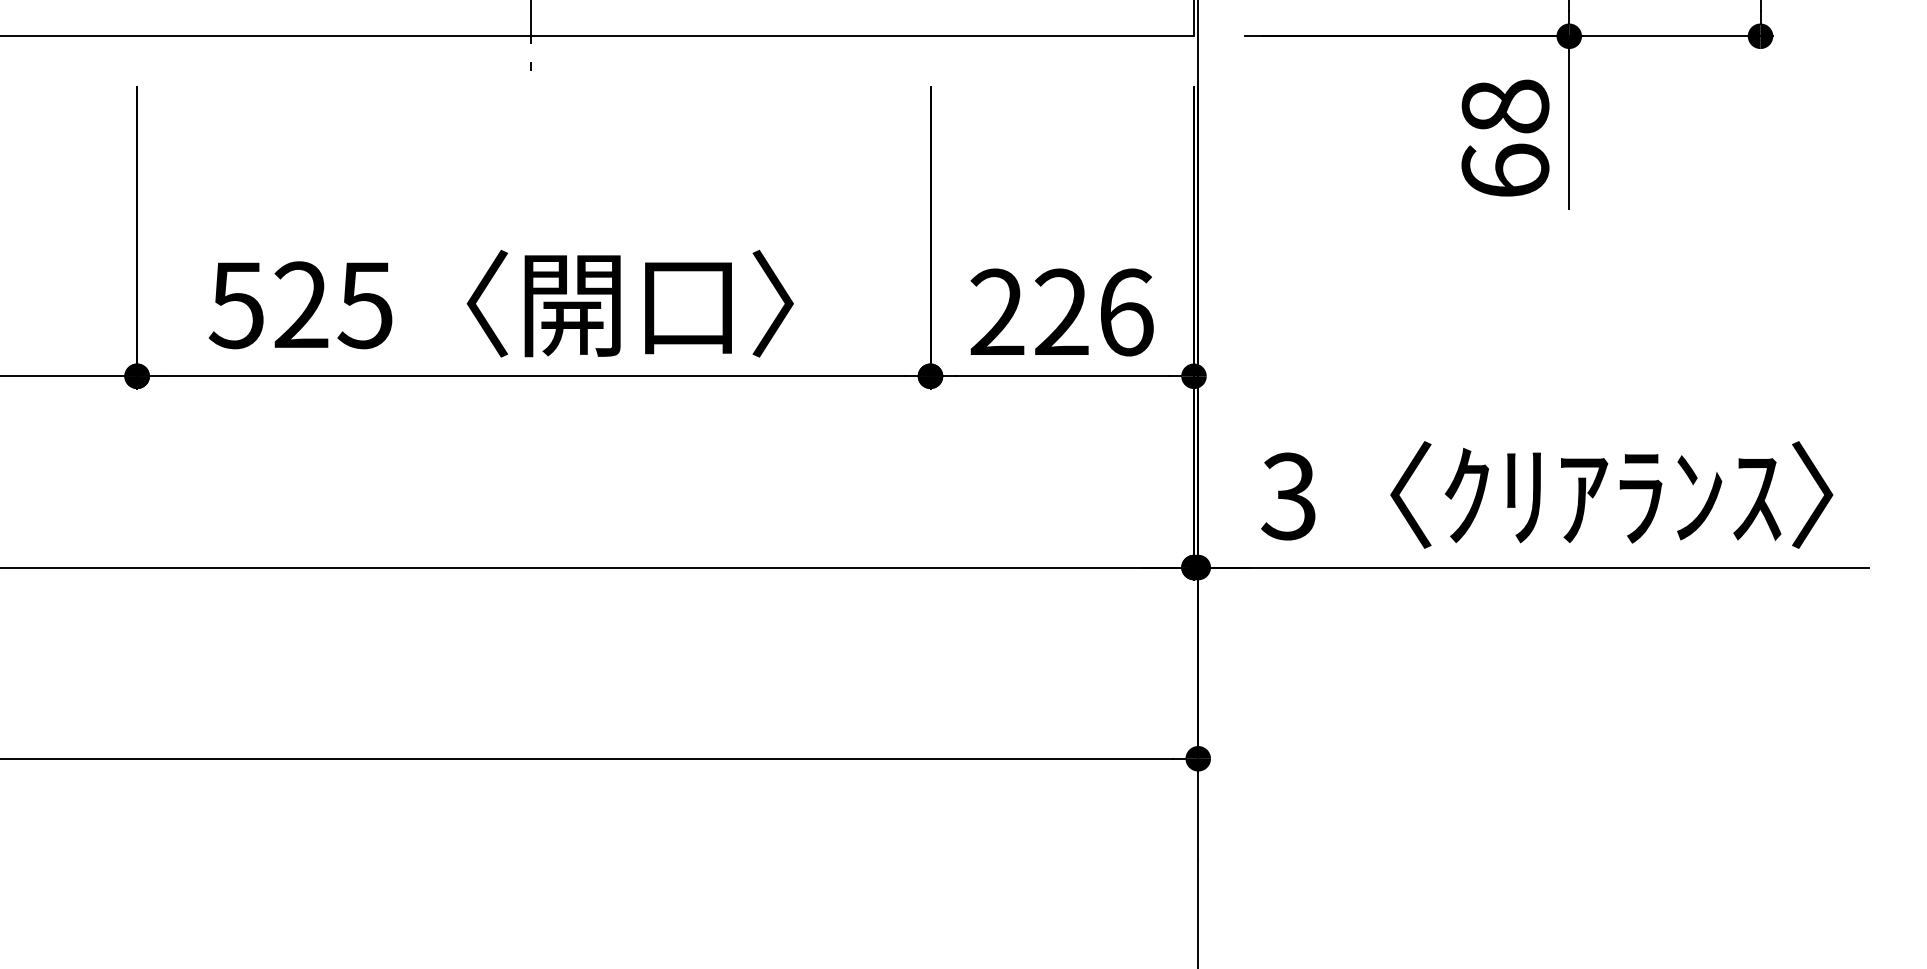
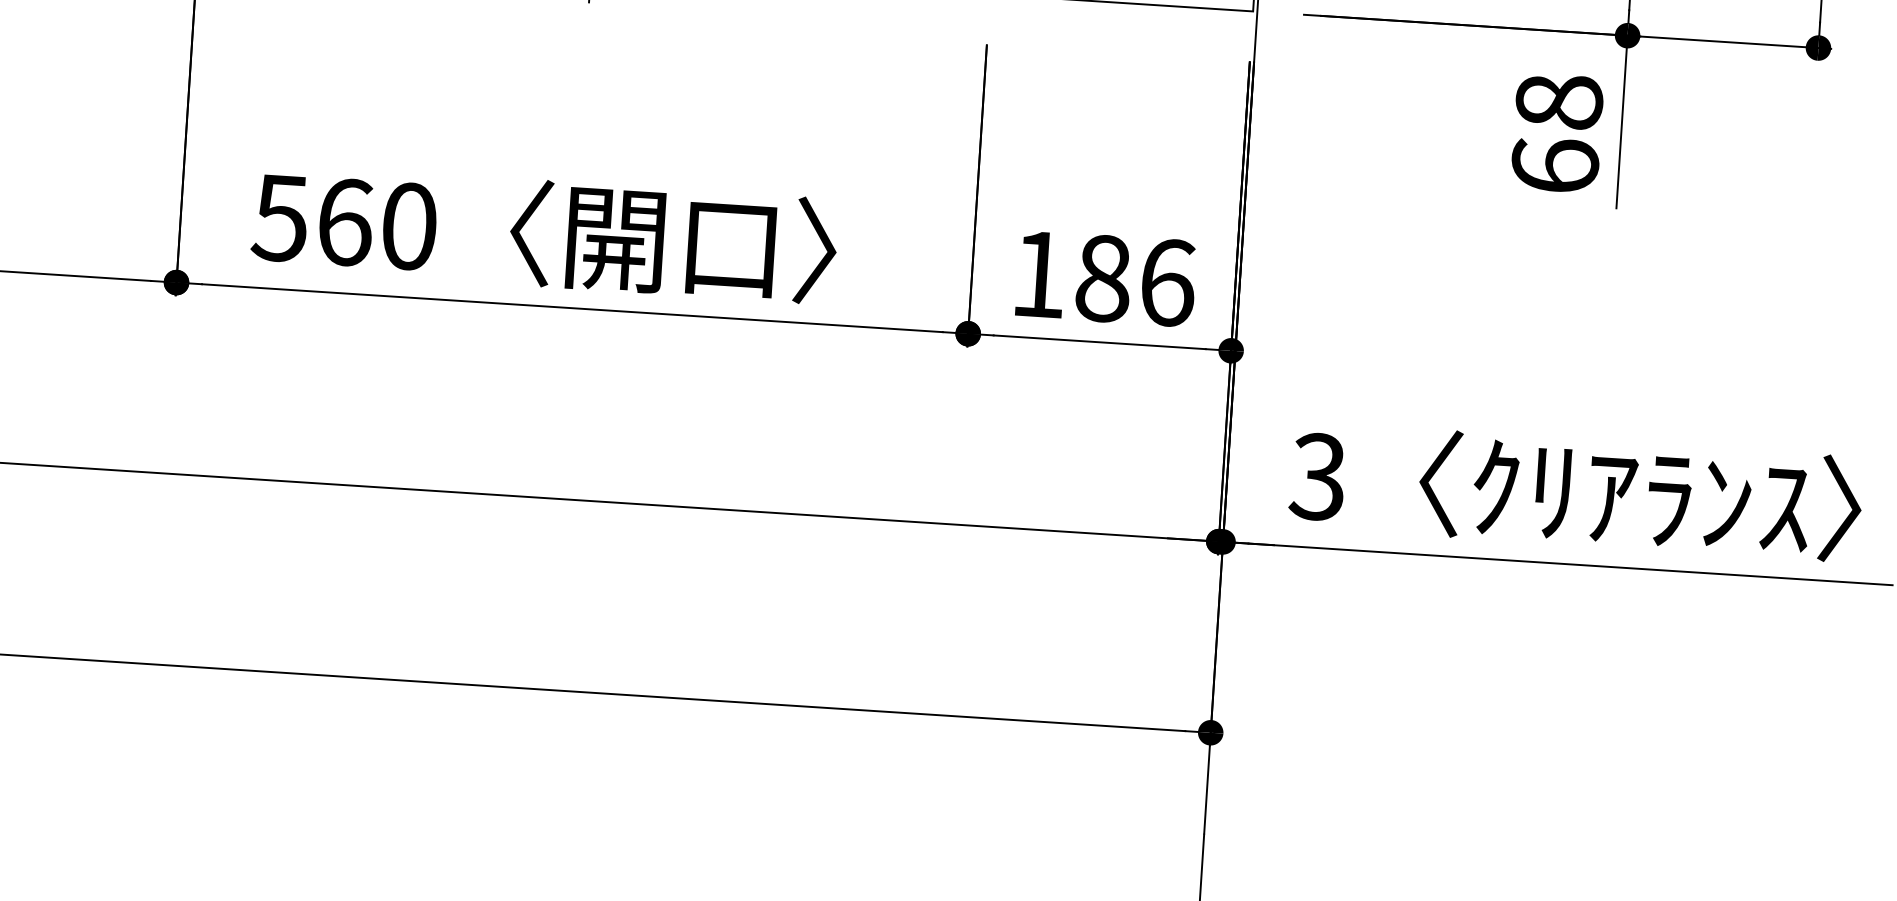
text: (333, 305) -> (377, 224), 525 -> 560
text: (1029, 312) -> (1071, 276), 226 -> 186

